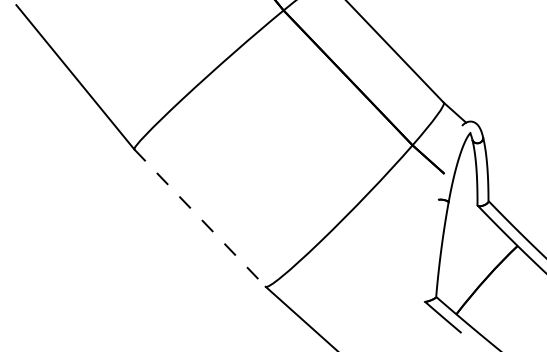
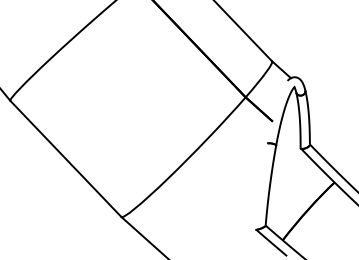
line: (200, 218) -> (66, 159), dashed -> solid

